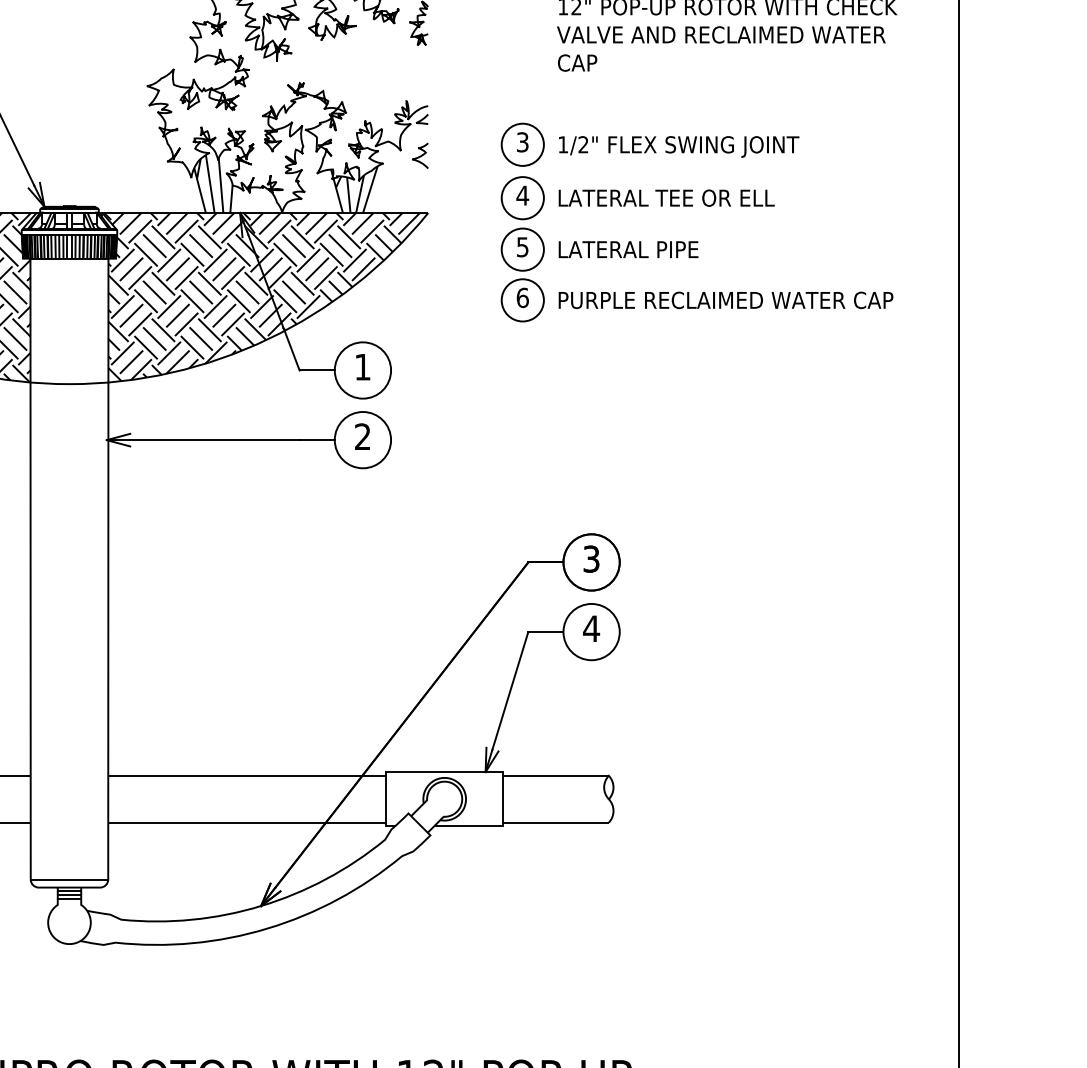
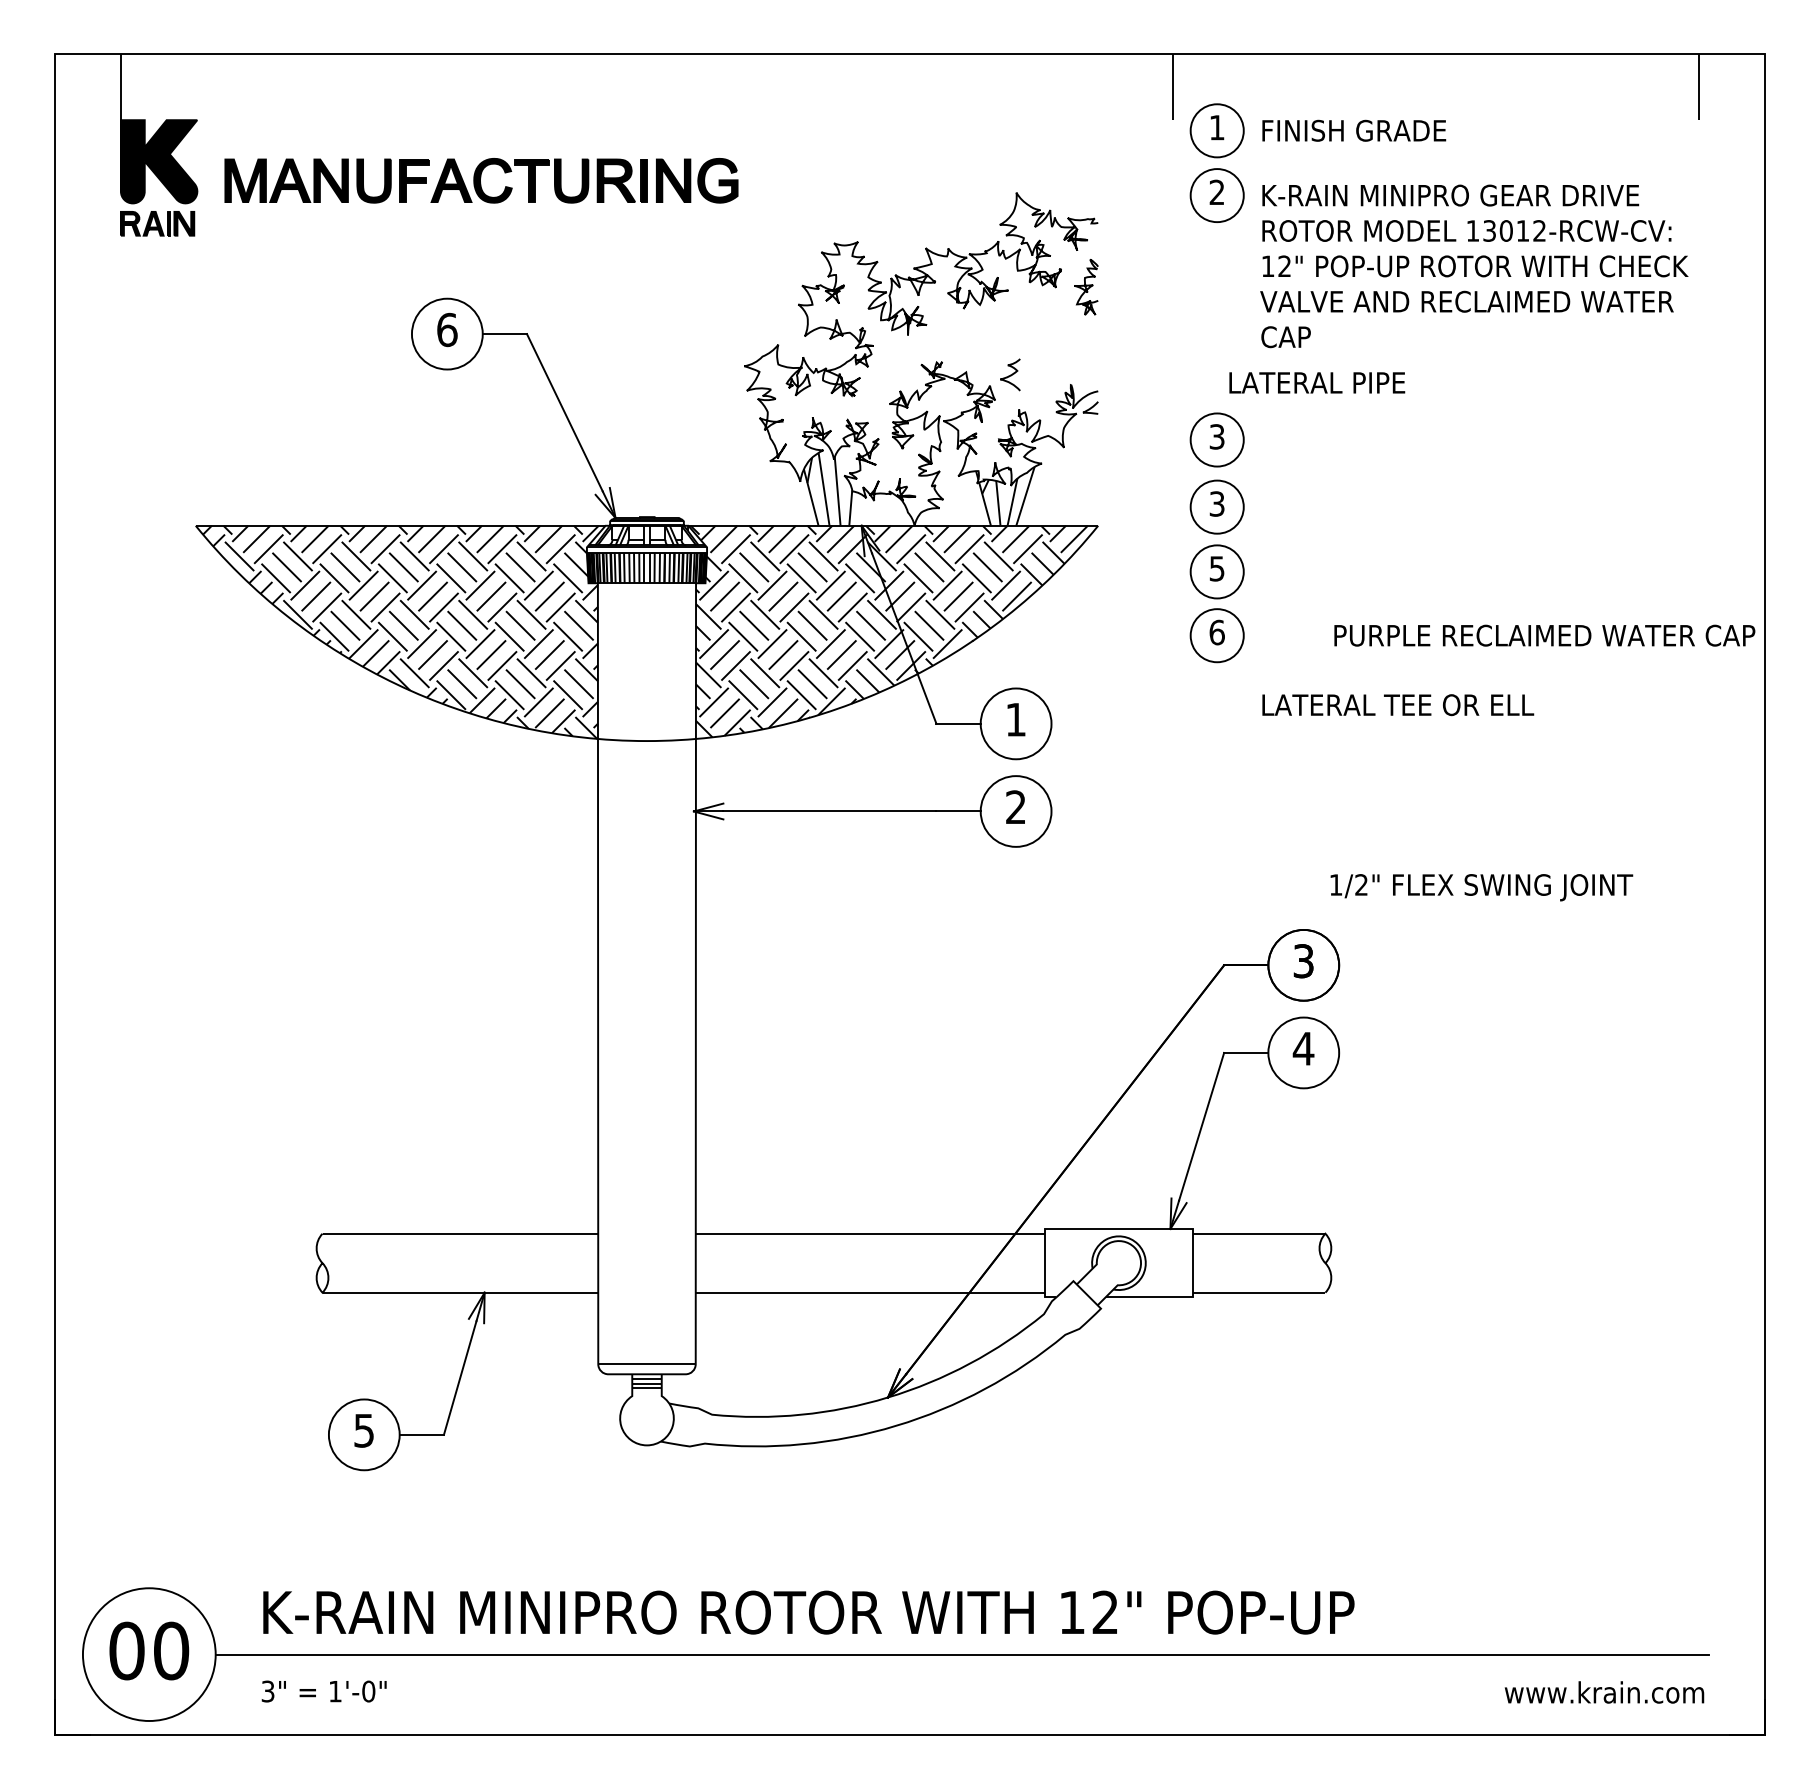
text: (678, 146) -> (1481, 887), moved
curve: (420, 155) -> (1010, 374), moved
text: (523, 195) -> (1217, 503), 4 -> 3
text: (666, 198) -> (1398, 705), moved
text: (628, 249) -> (1317, 382), moved
text: (725, 300) -> (1544, 635), moved

